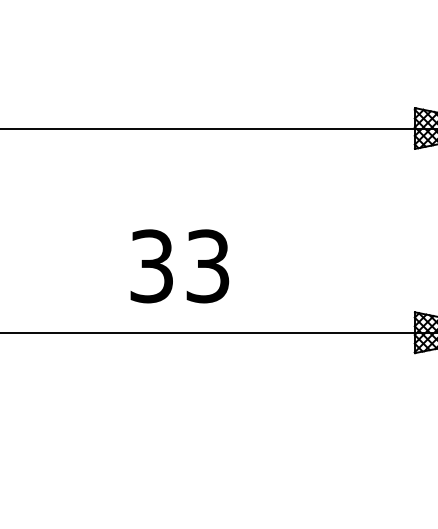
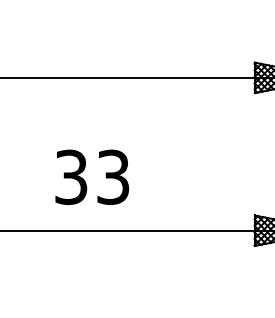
text: (179, 266) -> (92, 177), moved

